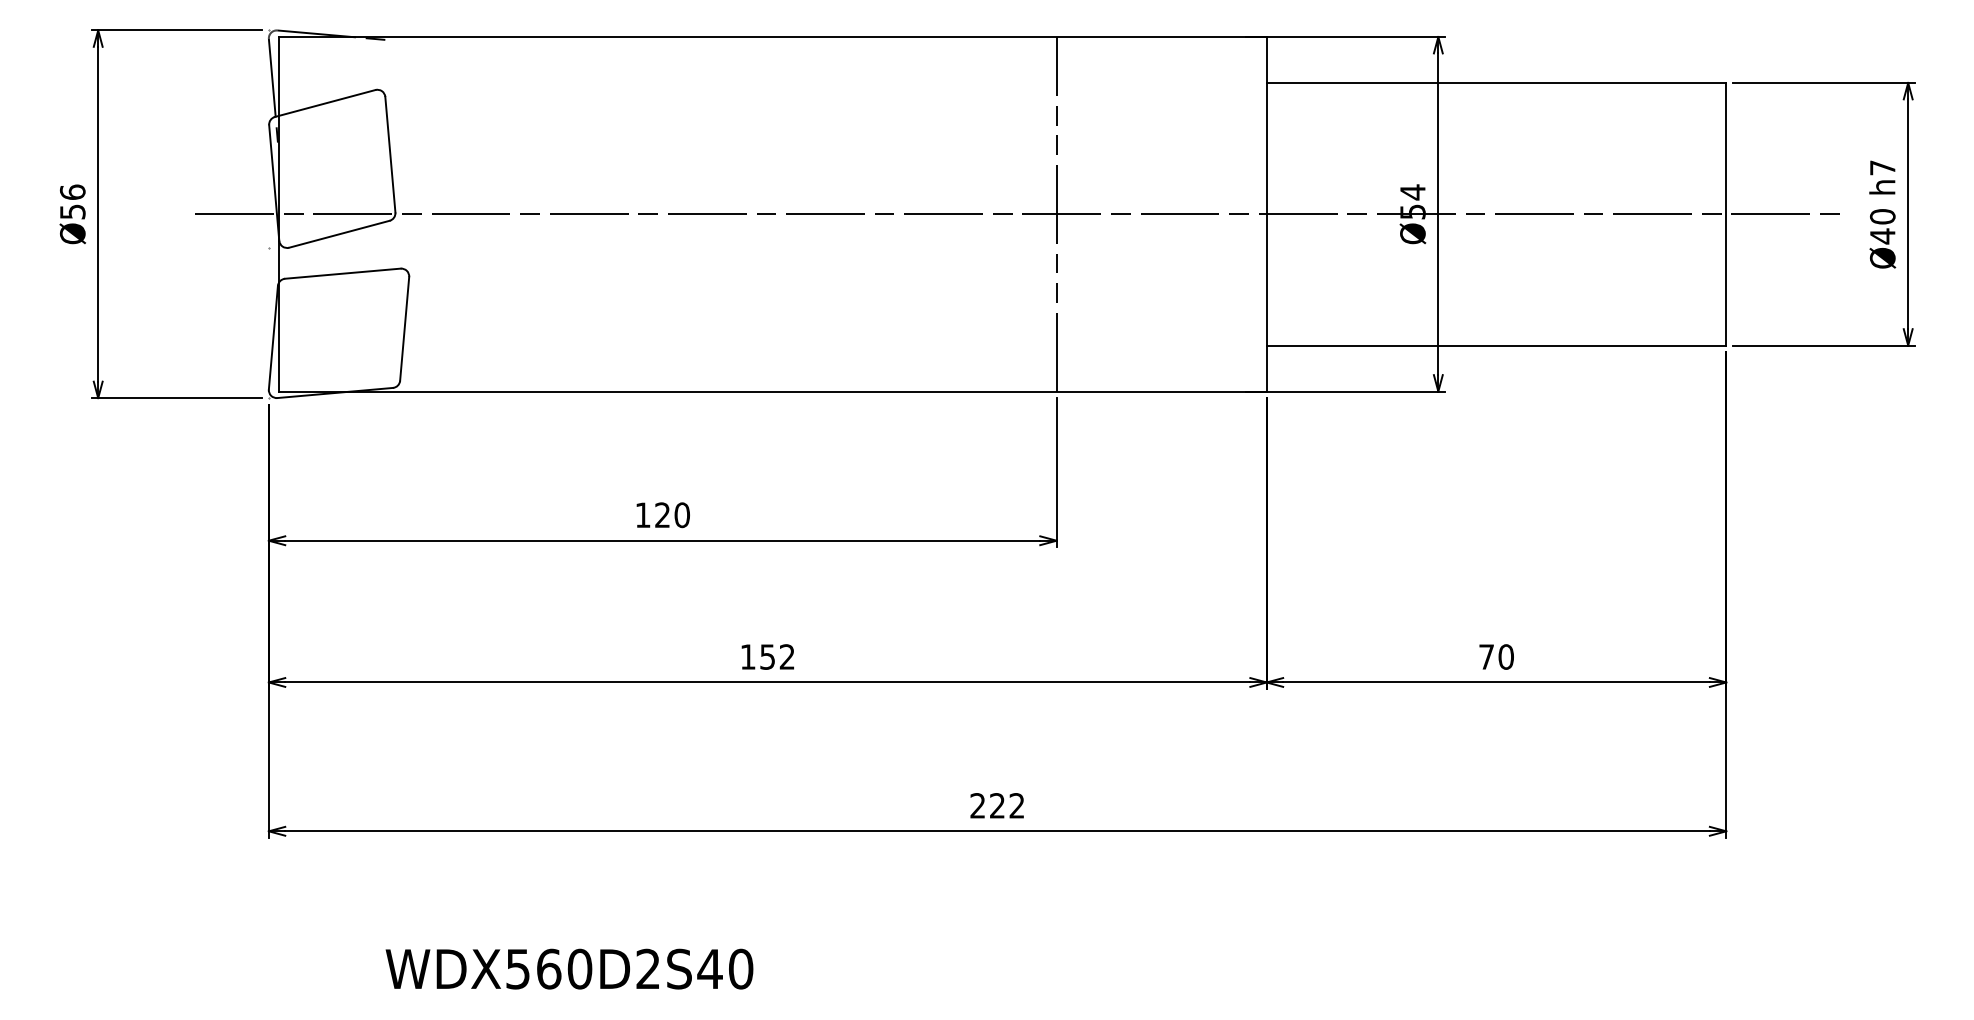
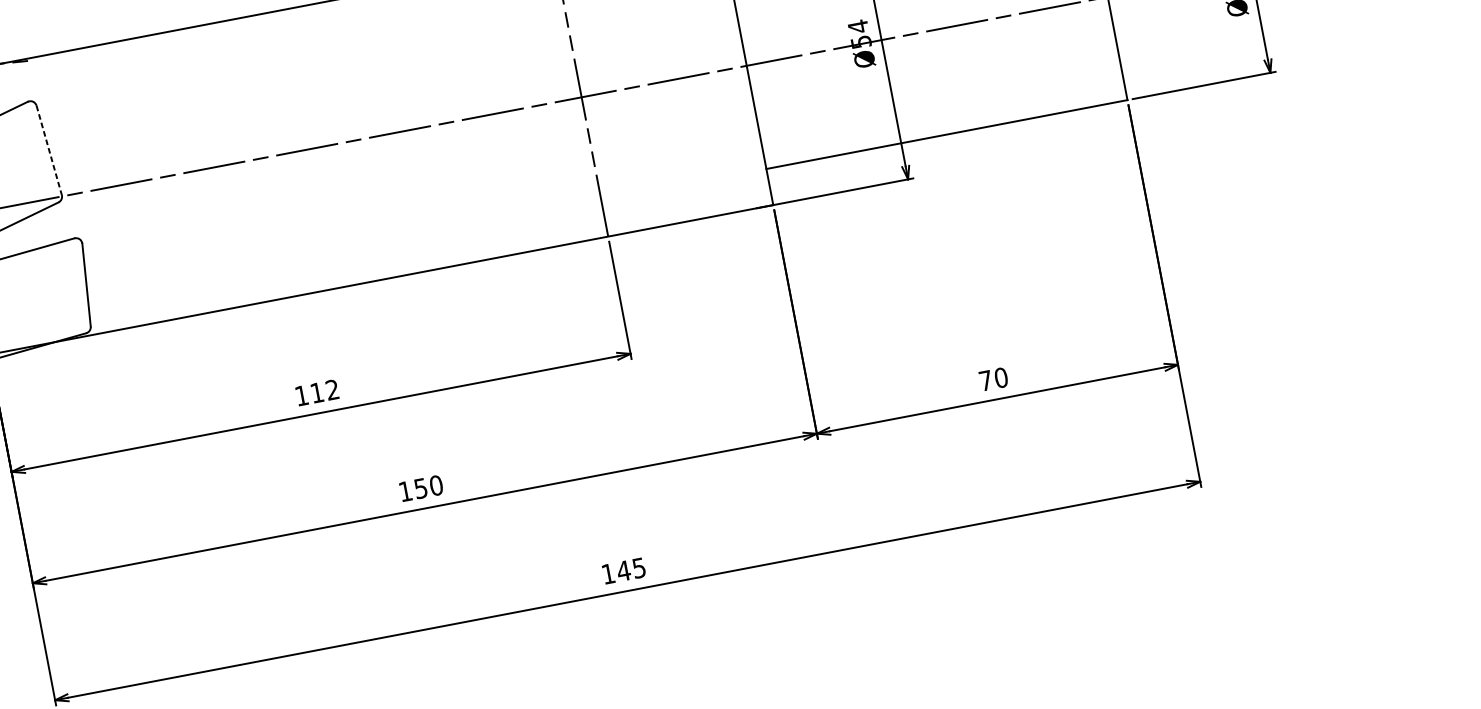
line: (390, 154) -> (49, 150), solid -> dashed
text: (672, 515) -> (324, 391), 120 -> 112
text: (787, 656) -> (436, 485), 152 -> 150
text: (997, 805) -> (623, 570), 222 -> 145

